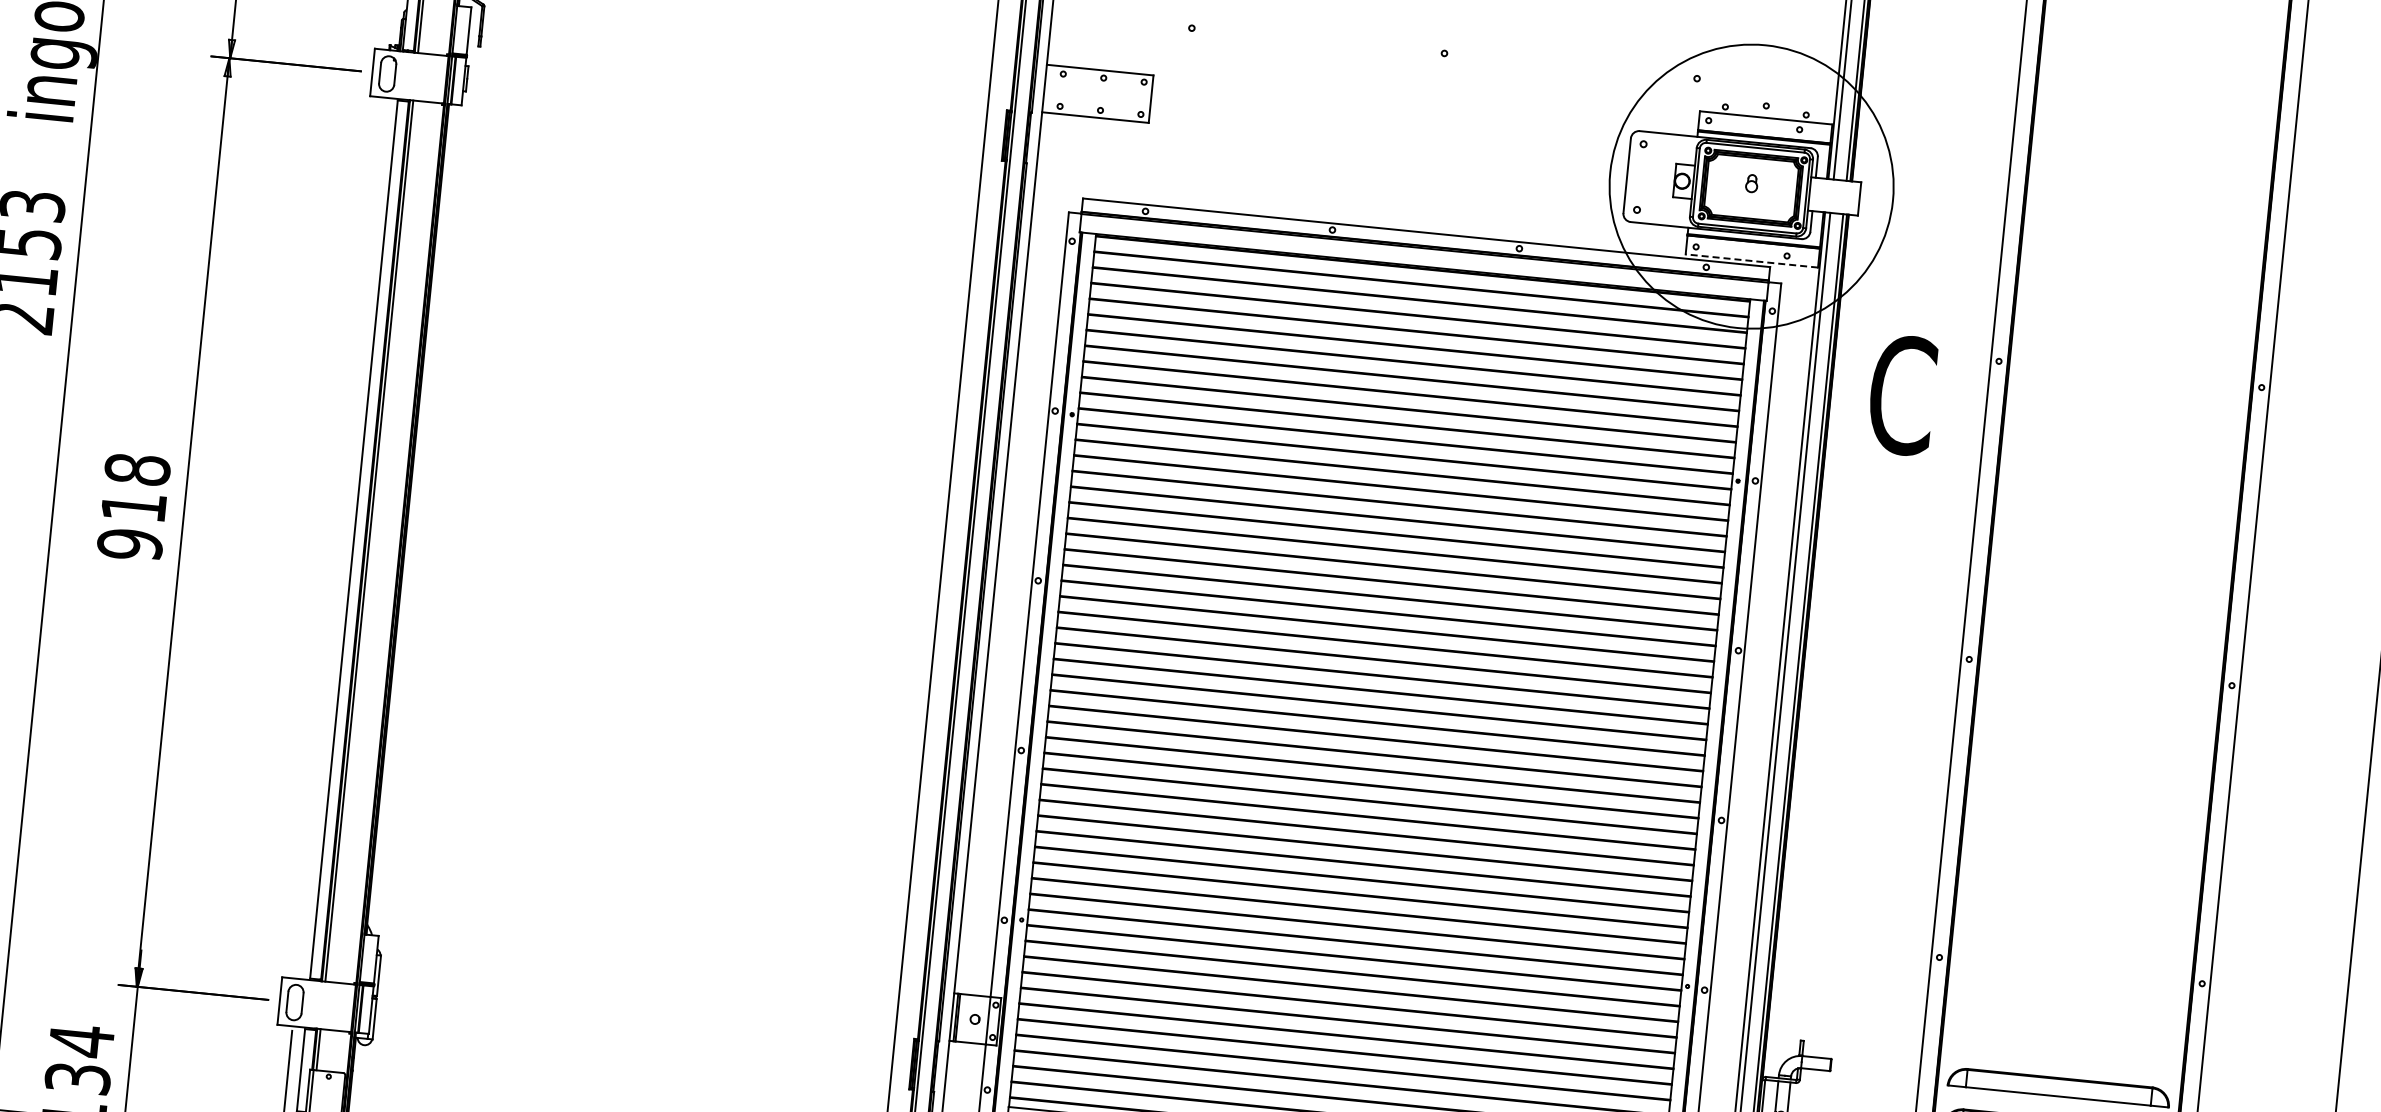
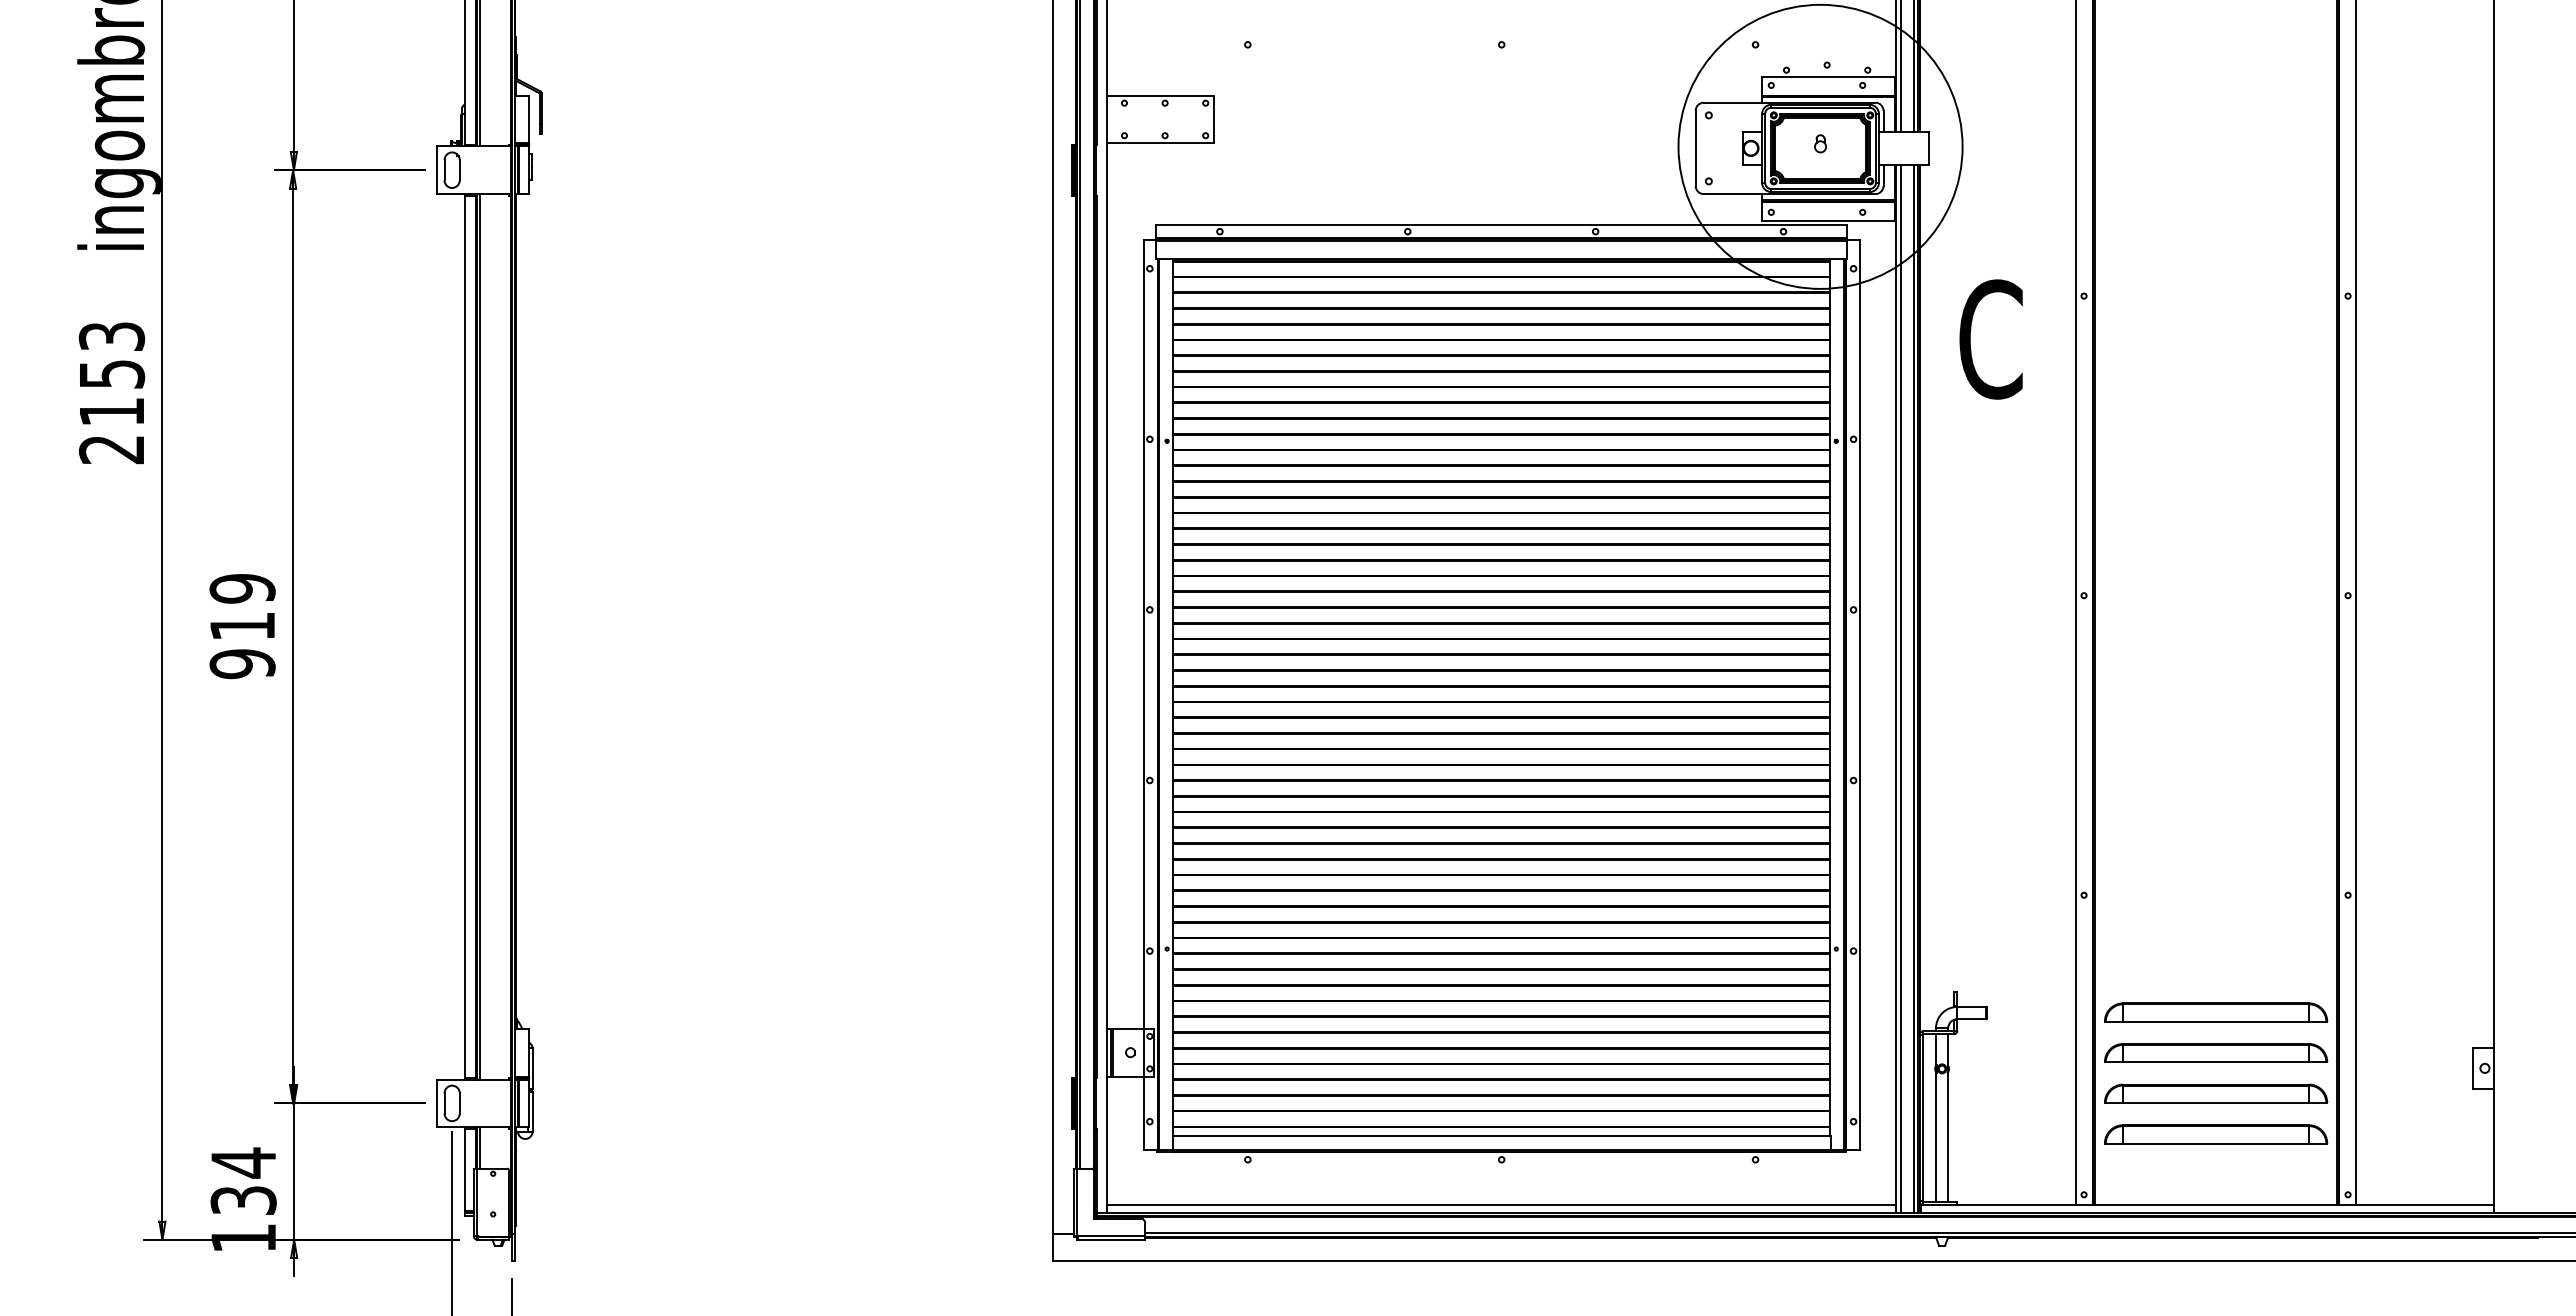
line: (1752, 260) -> (1828, 220), dashed -> solid
text: (137, 469) -> (242, 588), 918 -> 919

